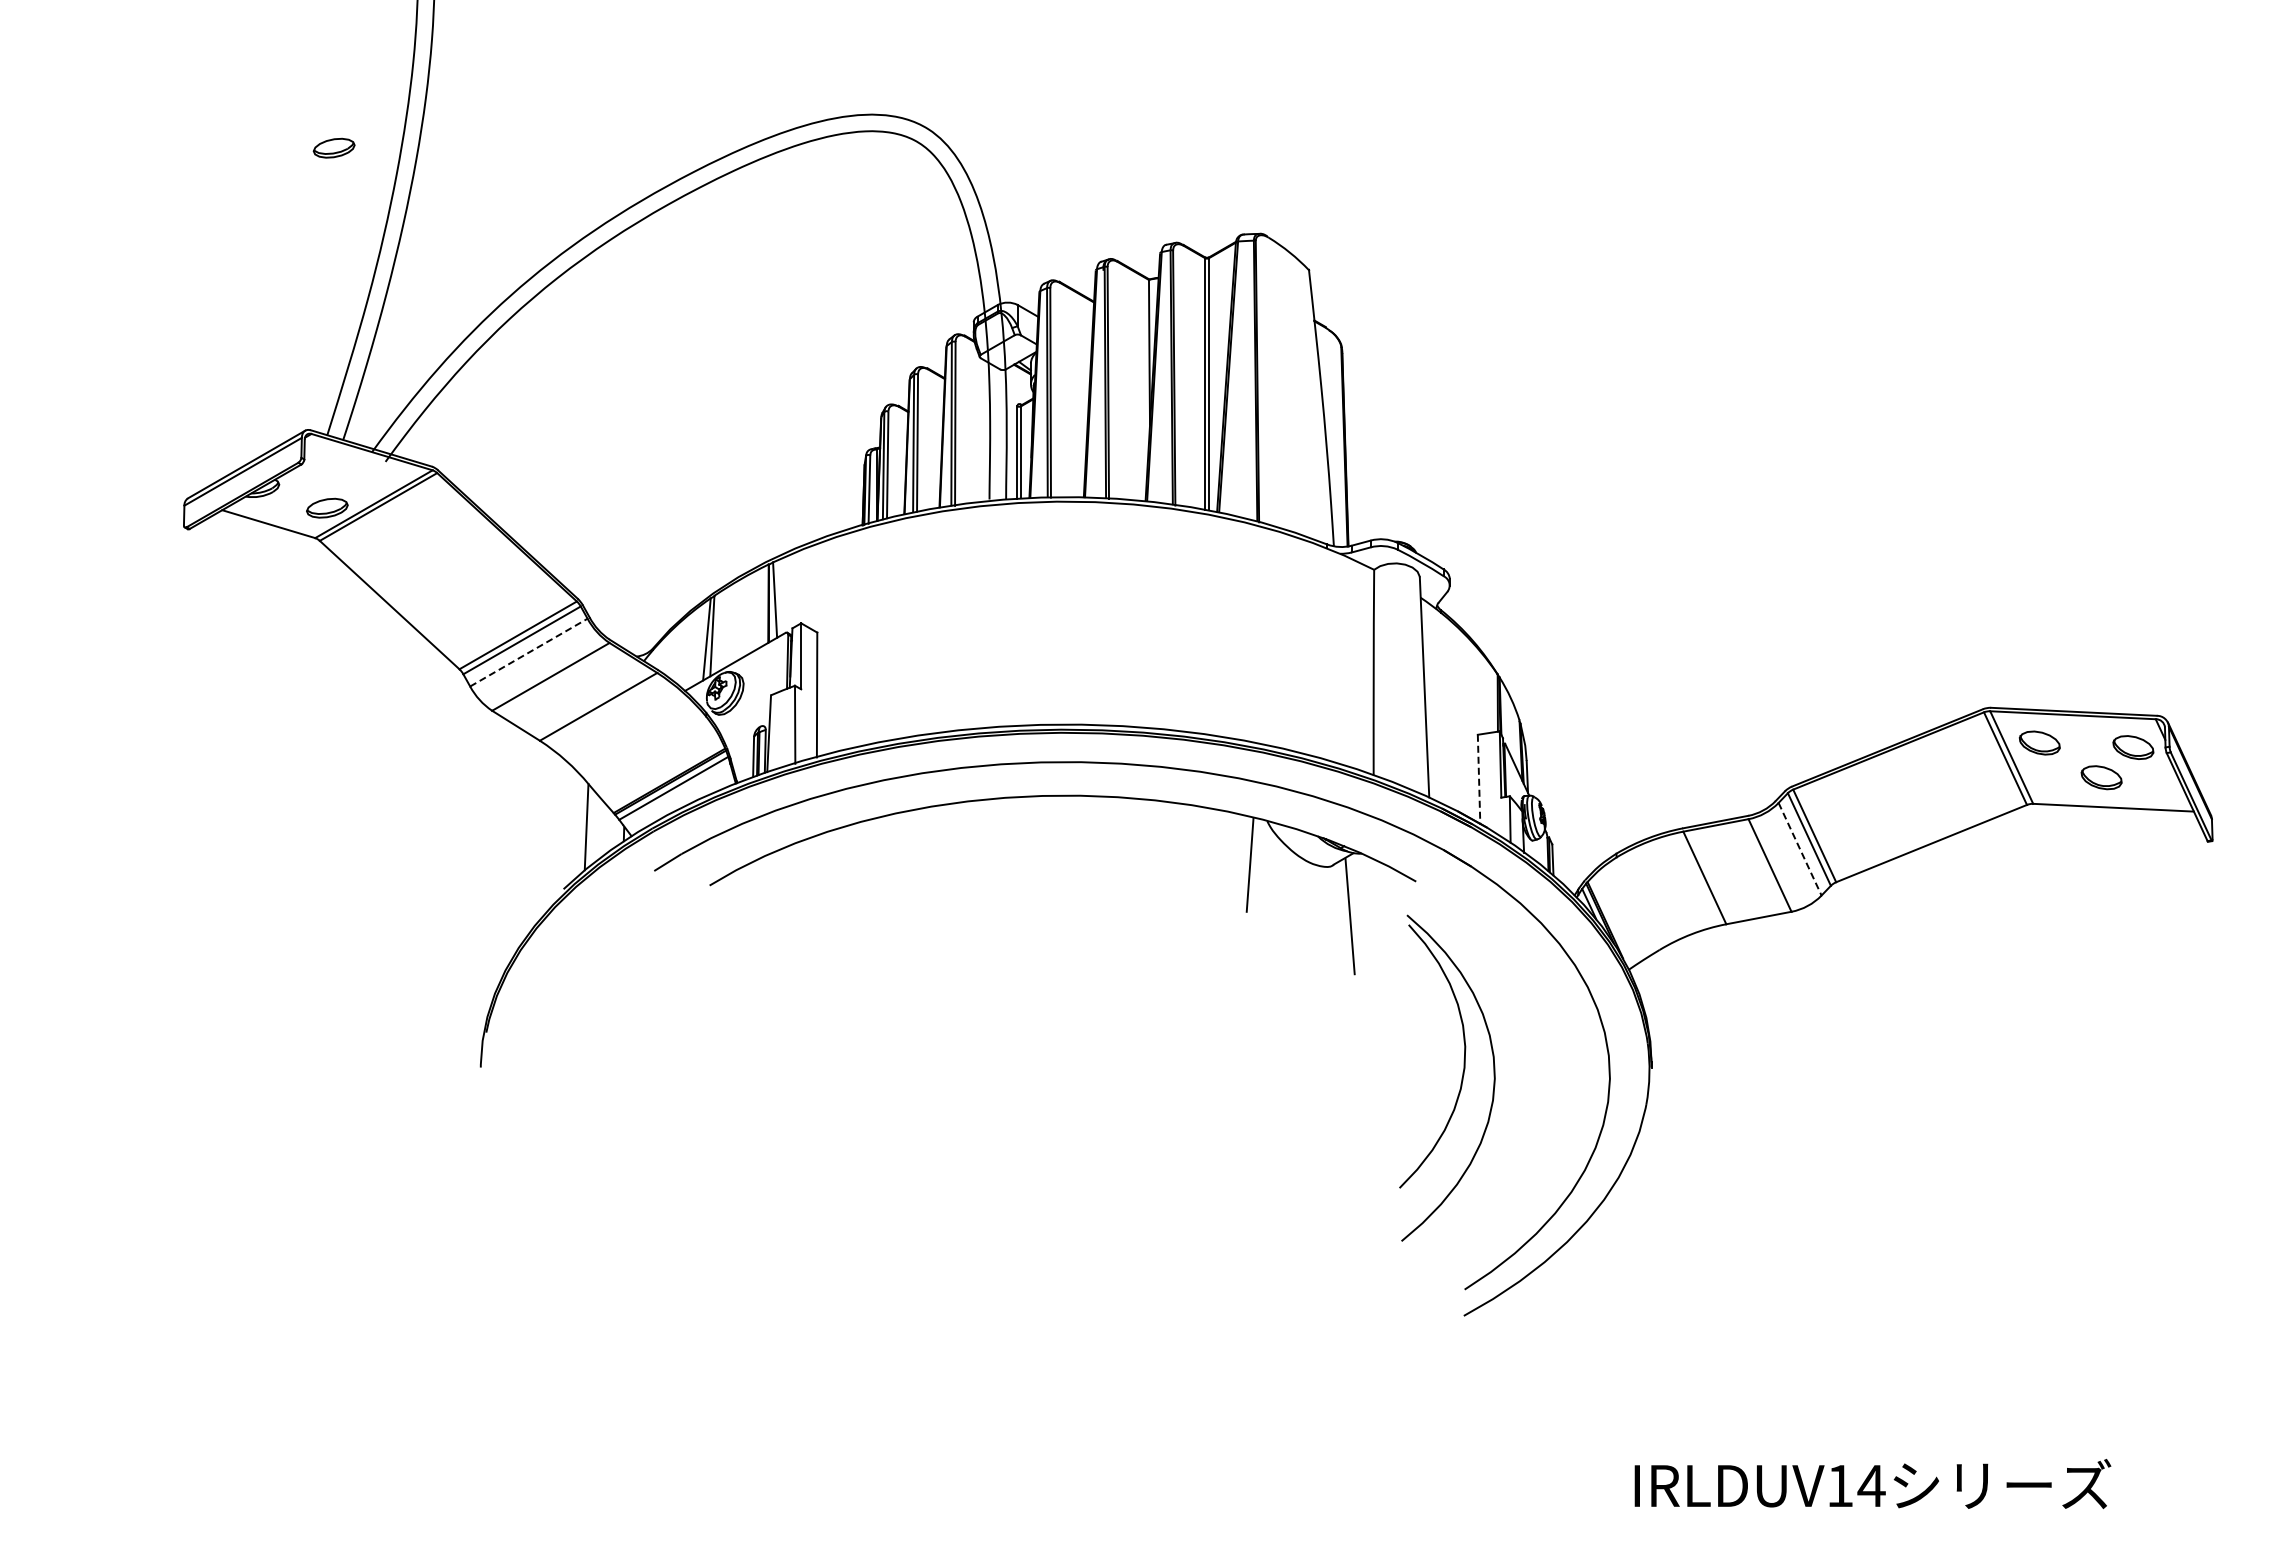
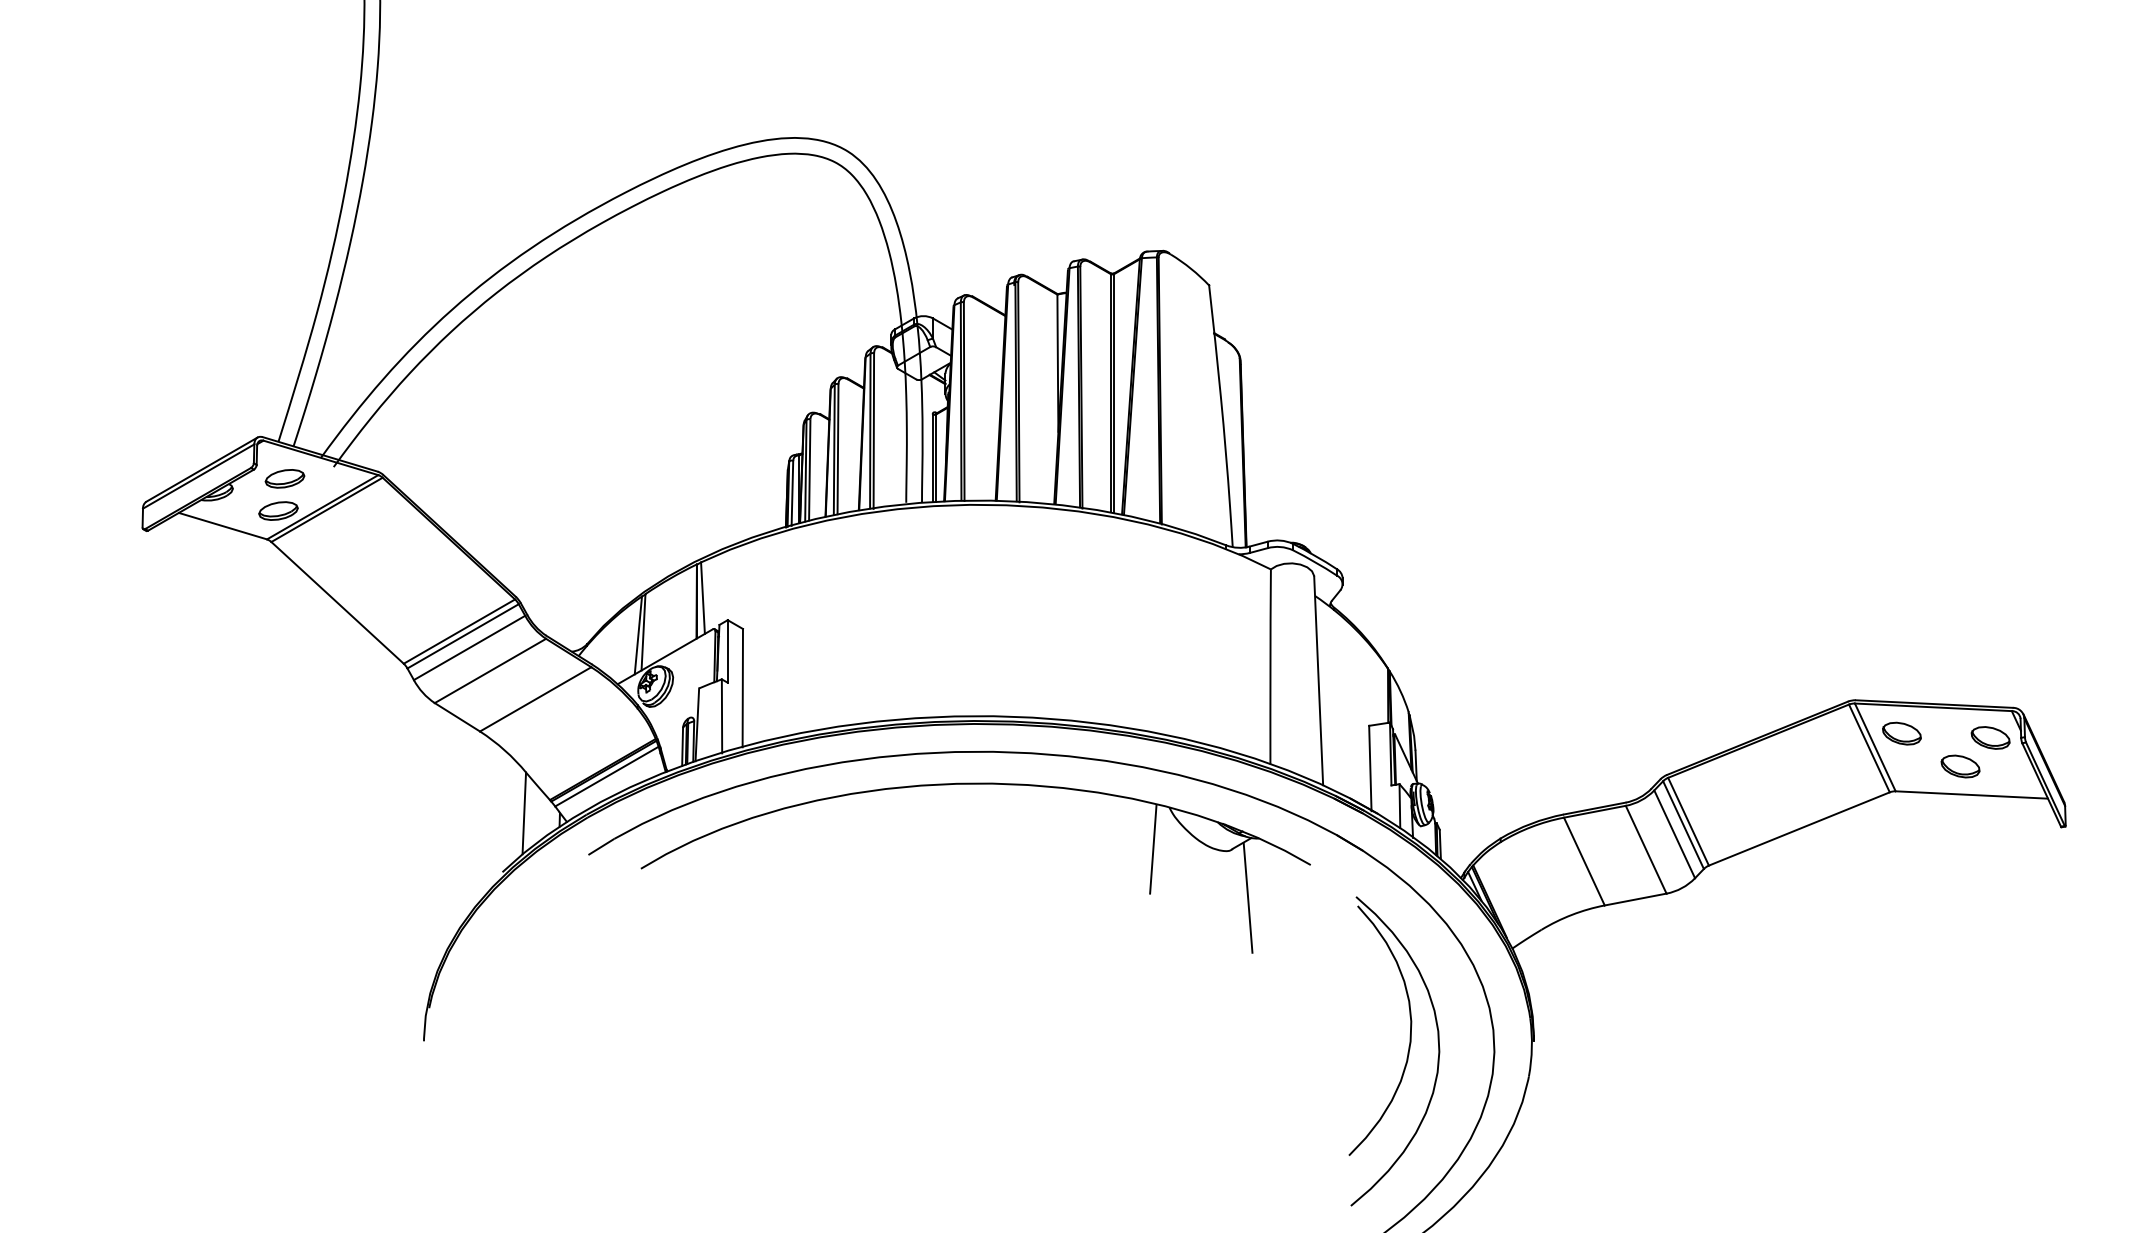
part: (333, 147) -> (284, 478), moved
line: (528, 652) -> (469, 647), dashed -> solid
line: (1479, 780) -> (1370, 769), dashed -> solid
line: (1800, 849) -> (1675, 834), dashed -> solid
part: (1461, 1077) -> (1407, 1050), moved

